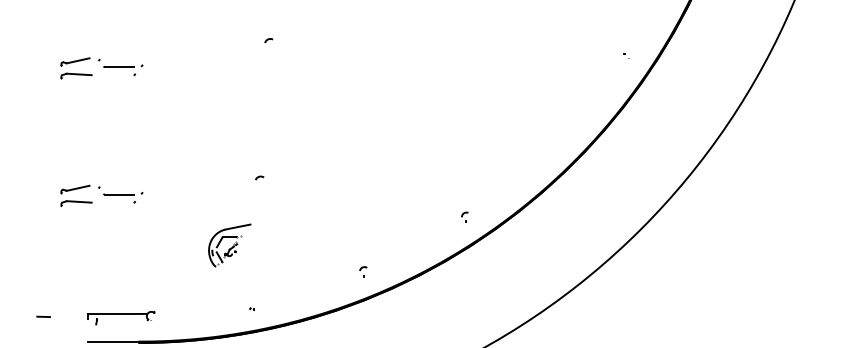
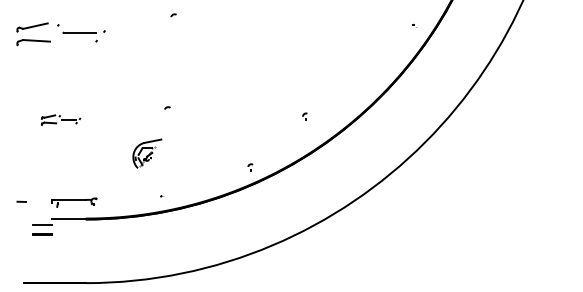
part: (101, 67) -> (60, 33), size x1.6
part: (101, 194) -> (60, 119), size x0.7
part: (464, 217) -> (304, 116), moved
part: (363, 271) -> (250, 167), moved

